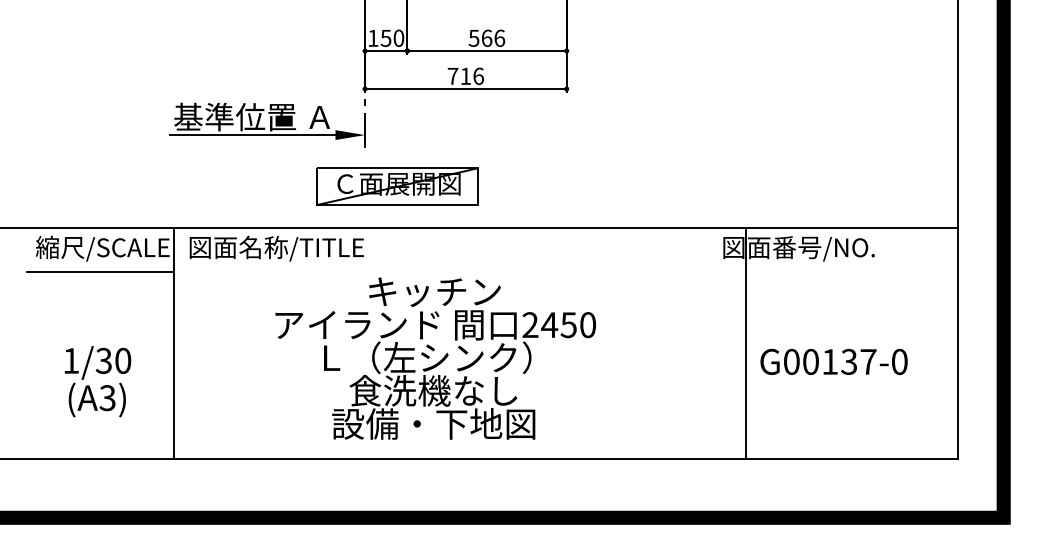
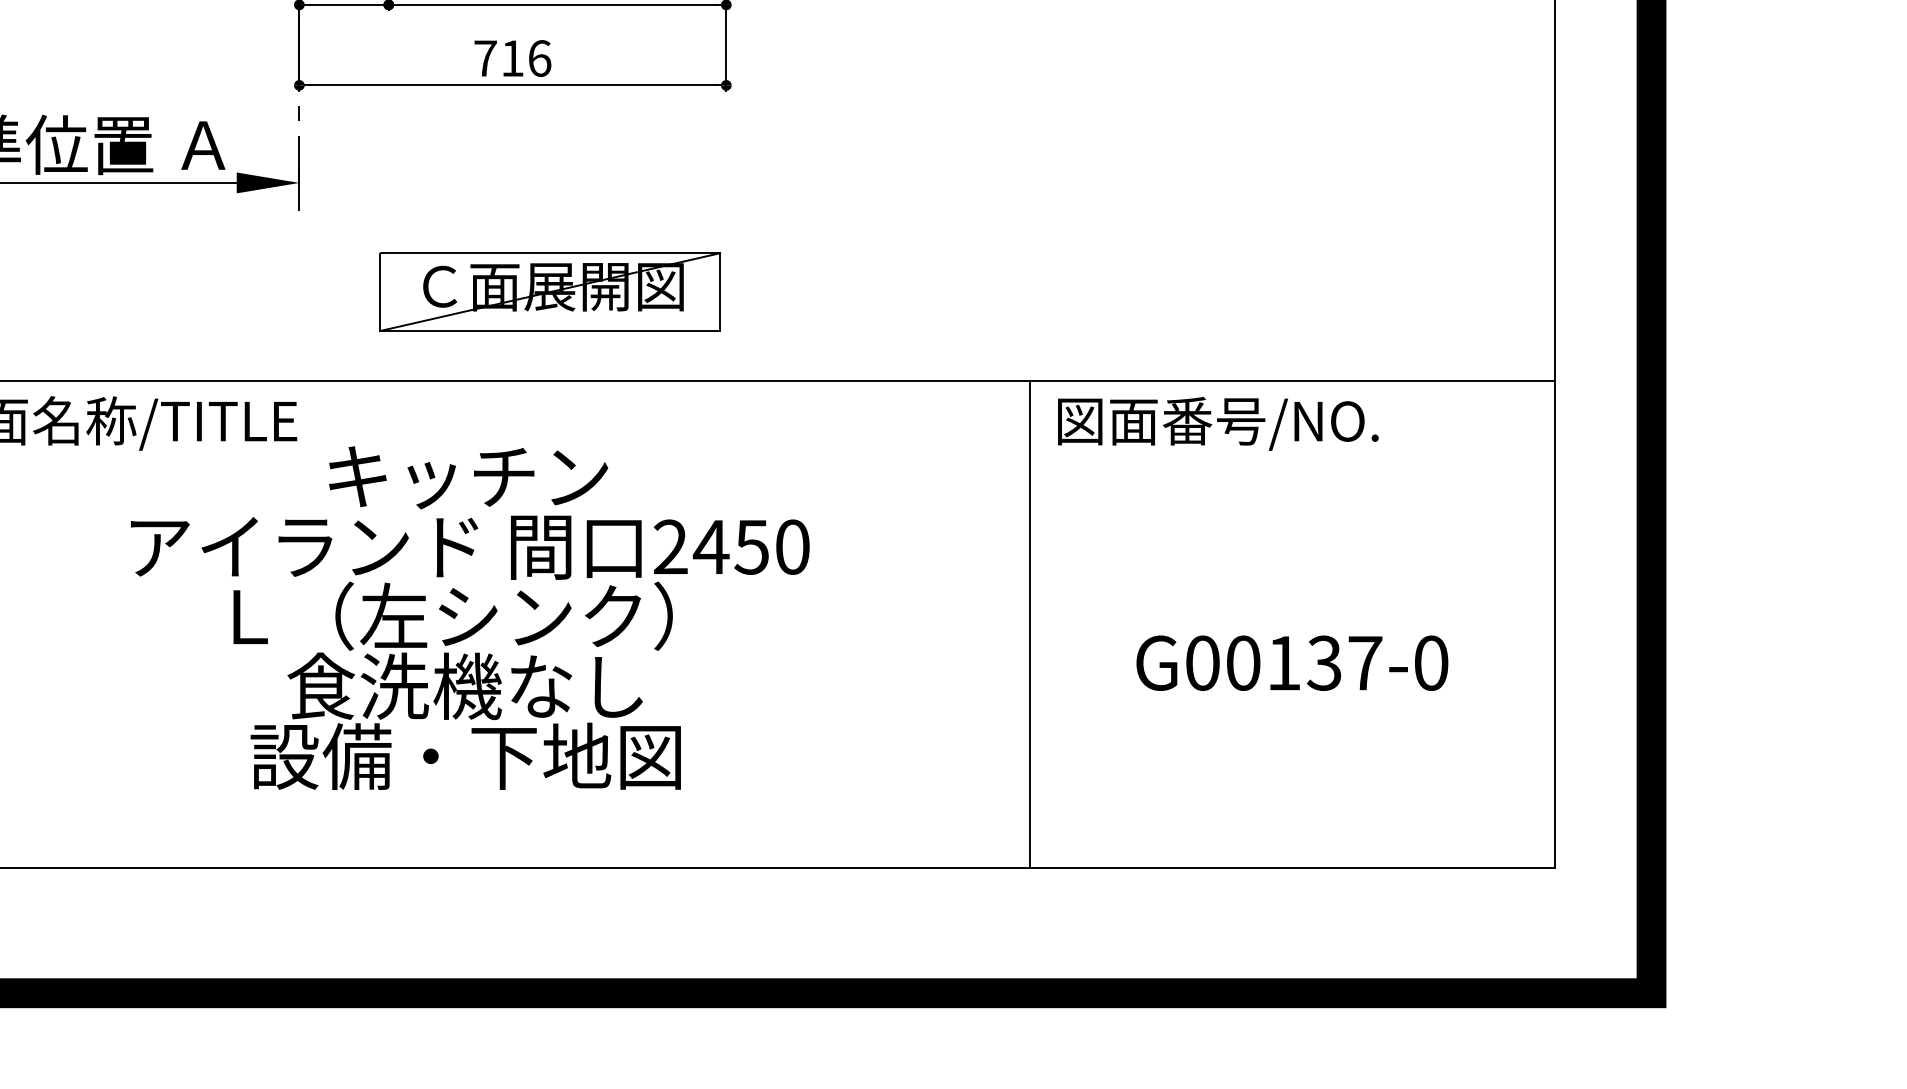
part: (397, 186) -> (550, 291), moved
line: (745, 343) -> (1028, 624), moved
text: (435, 358) -> (469, 617), moved

